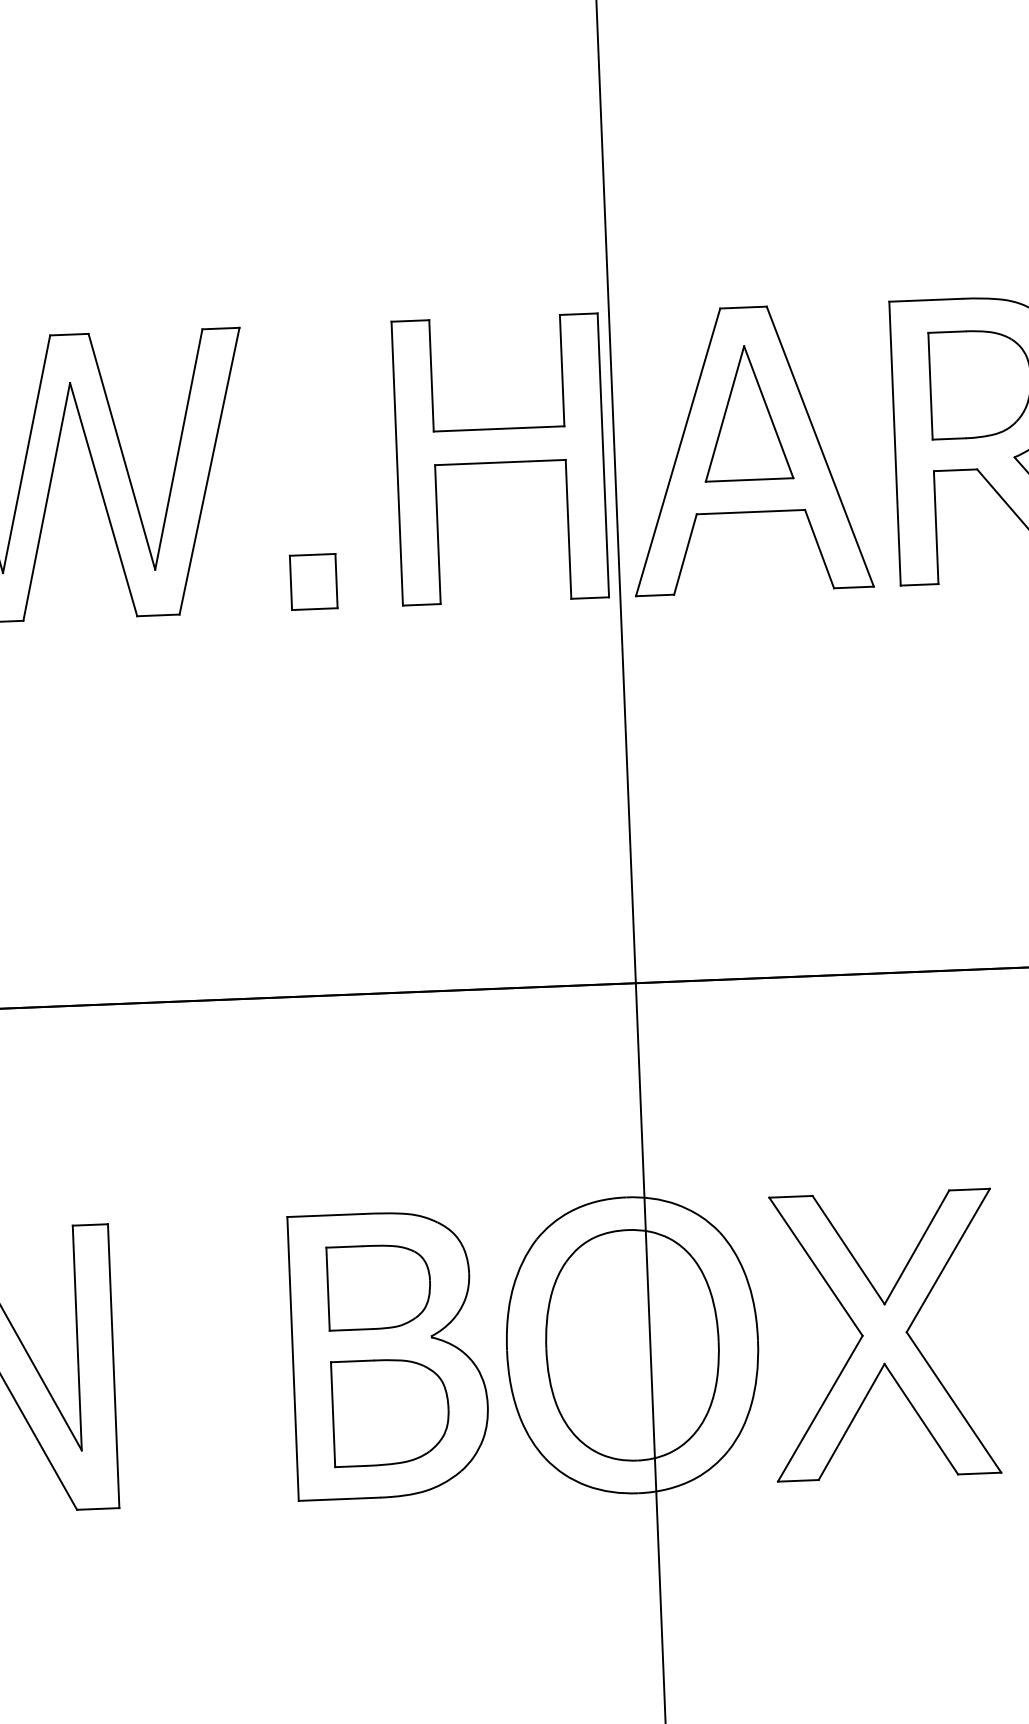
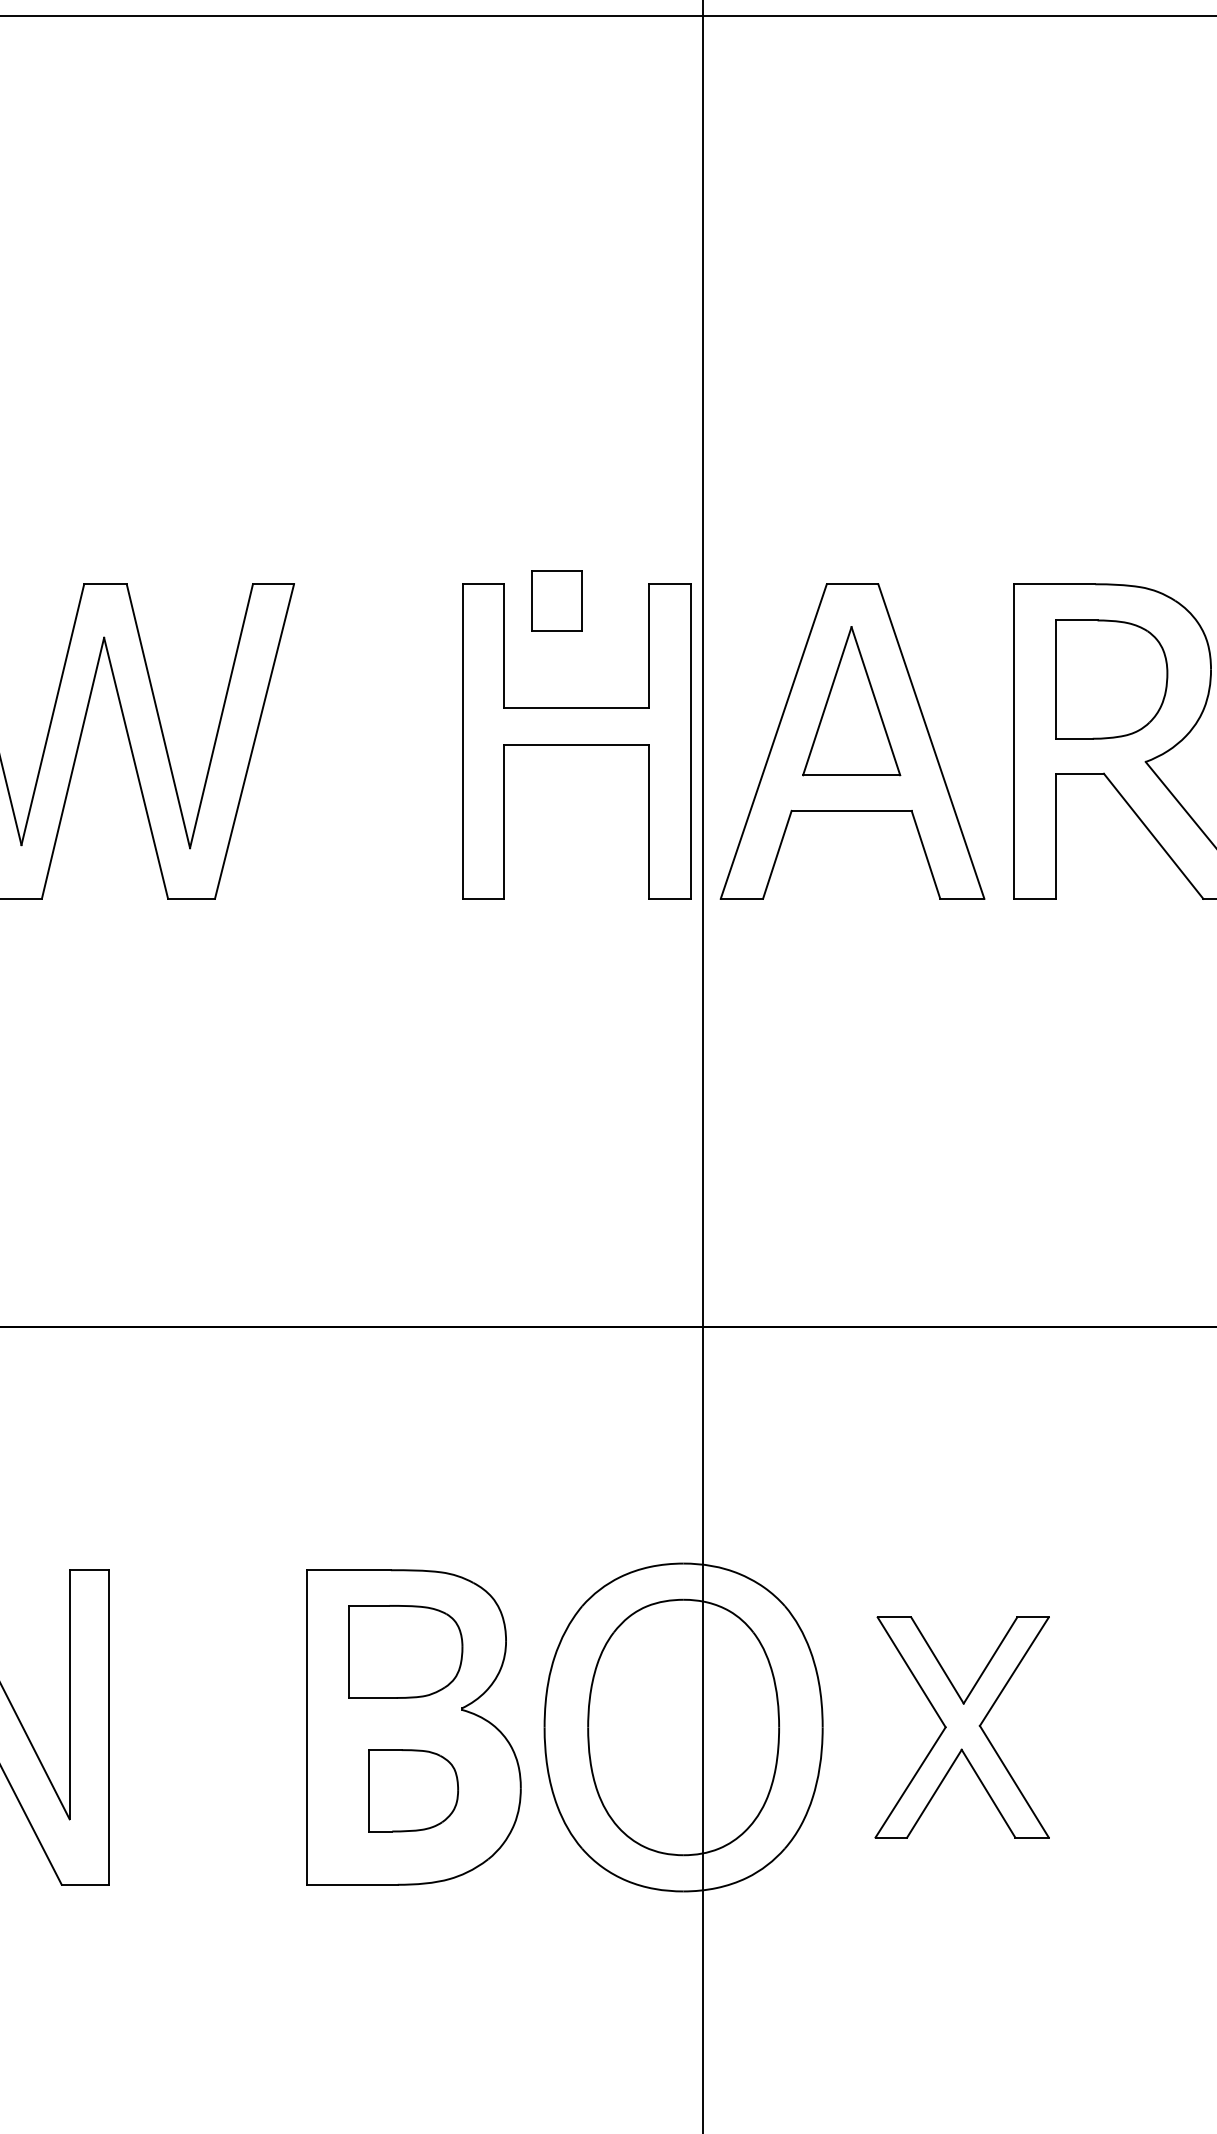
part: (313, 581) -> (556, 600), moved
part: (883, 1335) -> (961, 1727), size x0.7
part: (391, 1411) -> (413, 1790), size x0.7

